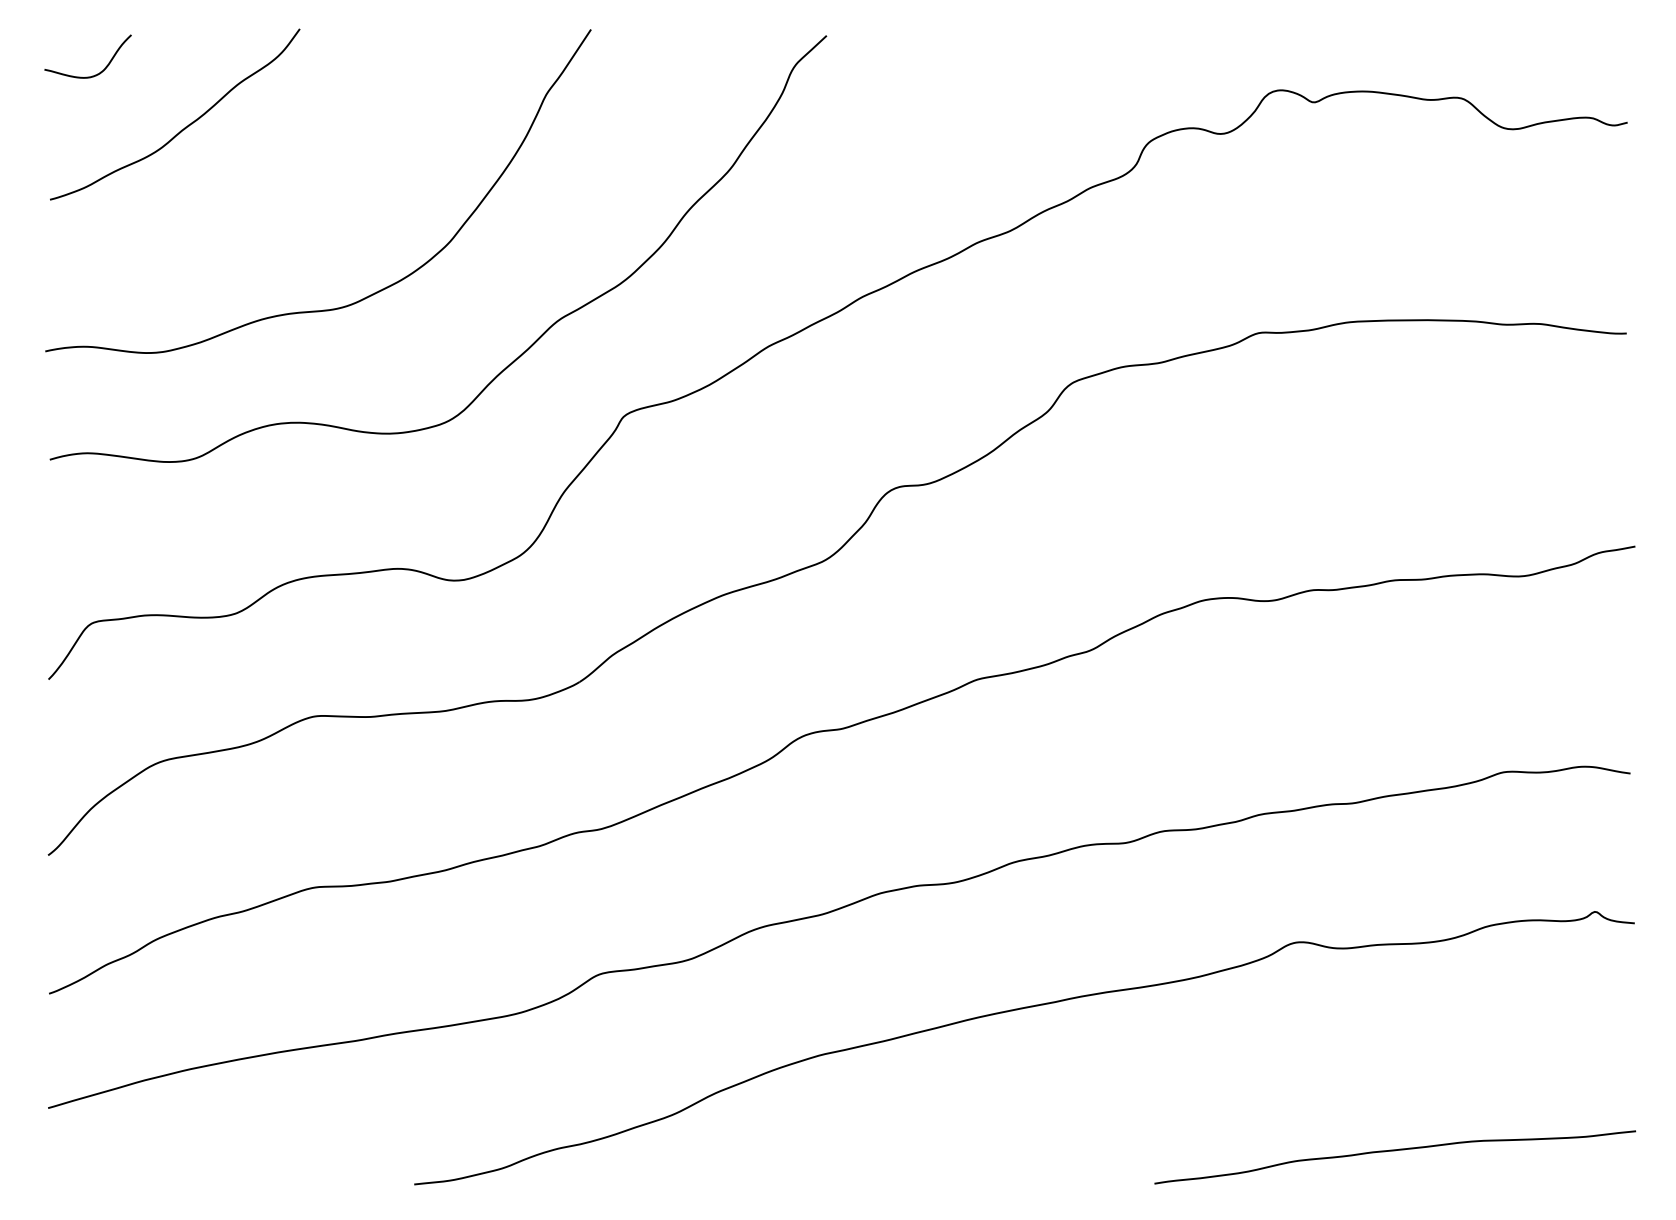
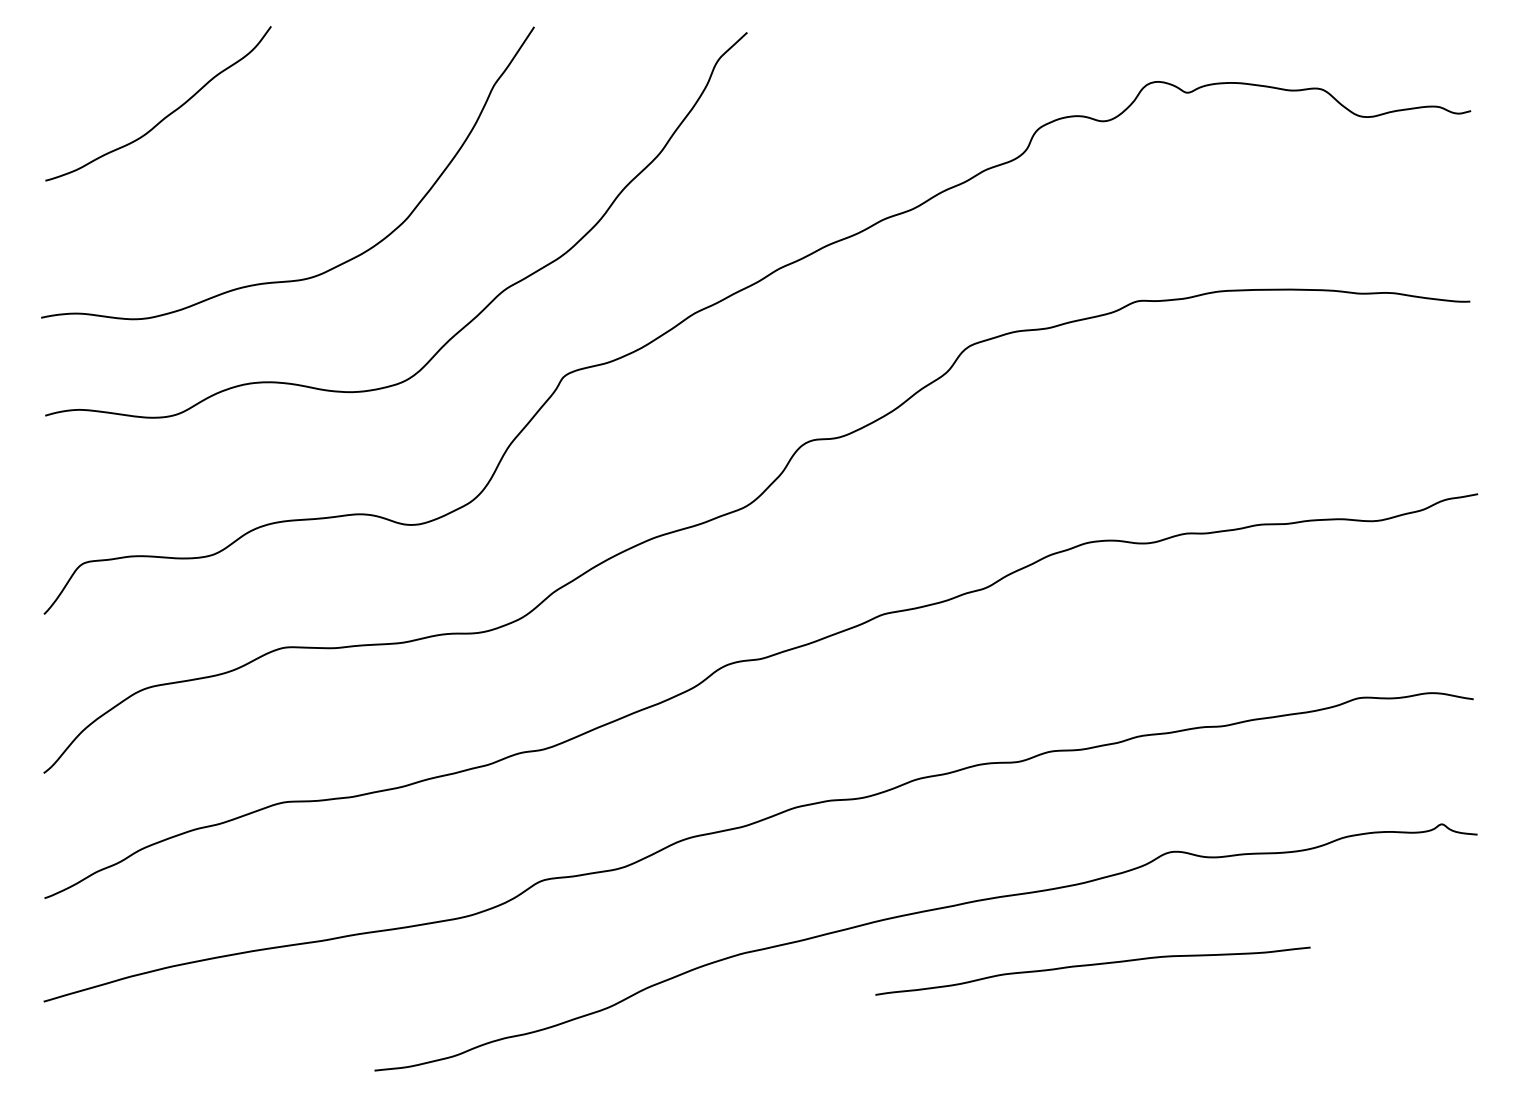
curve: (92, 75) -> (83, 68), removed
curve: (1395, 1151) -> (1093, 965), moved

